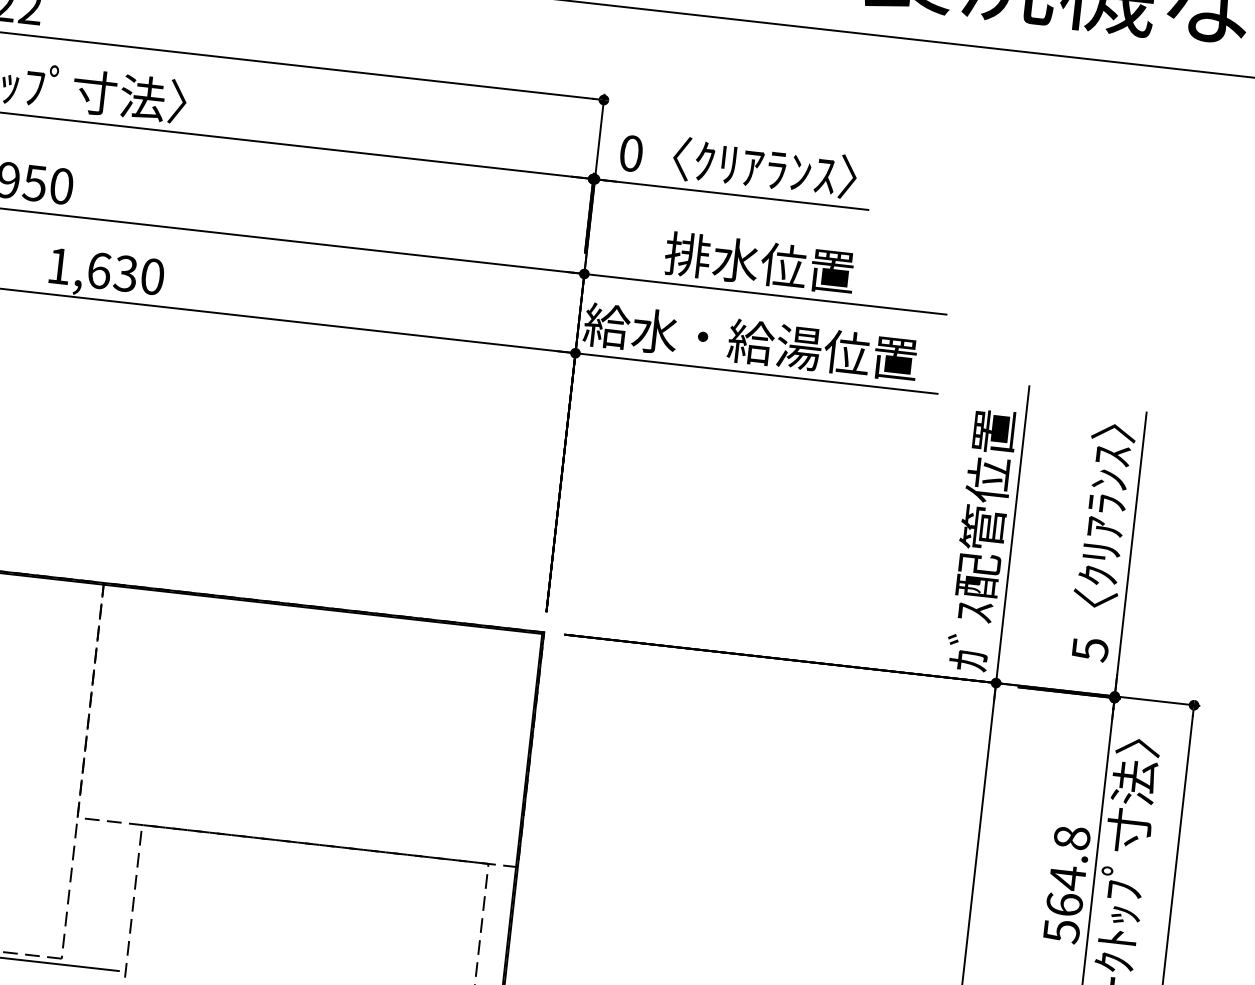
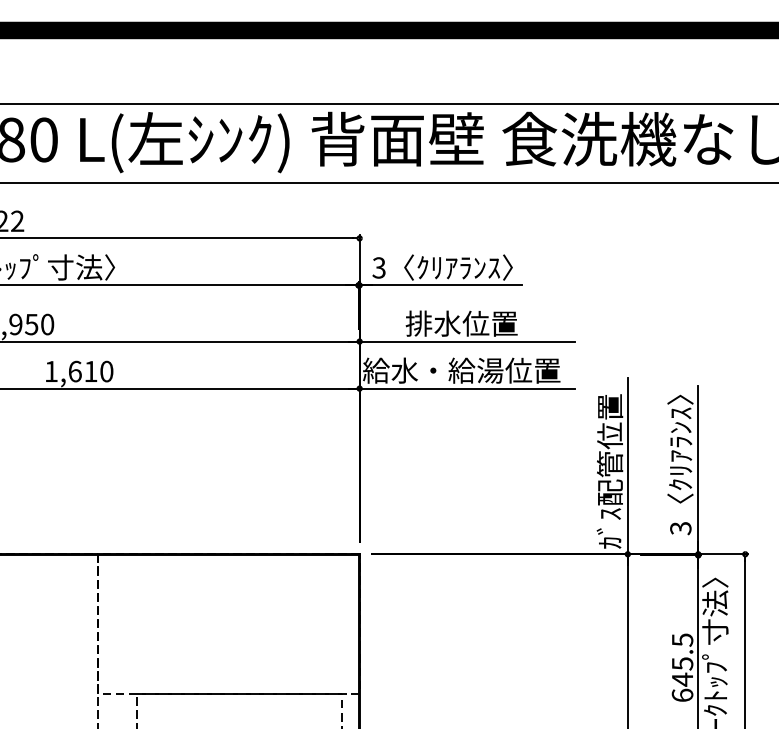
text: (630, 152) -> (378, 267), 0 -> 3
text: (125, 273) -> (90, 371), 1,630 -> 1,610
text: (1089, 649) -> (680, 528), 5 -> 3
text: (1066, 884) -> (682, 667), 564.8 -> 645.5

